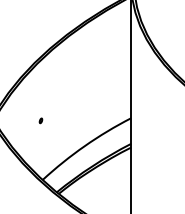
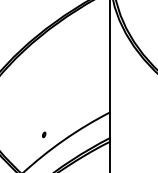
part: (40, 120) -> (43, 134), moved

